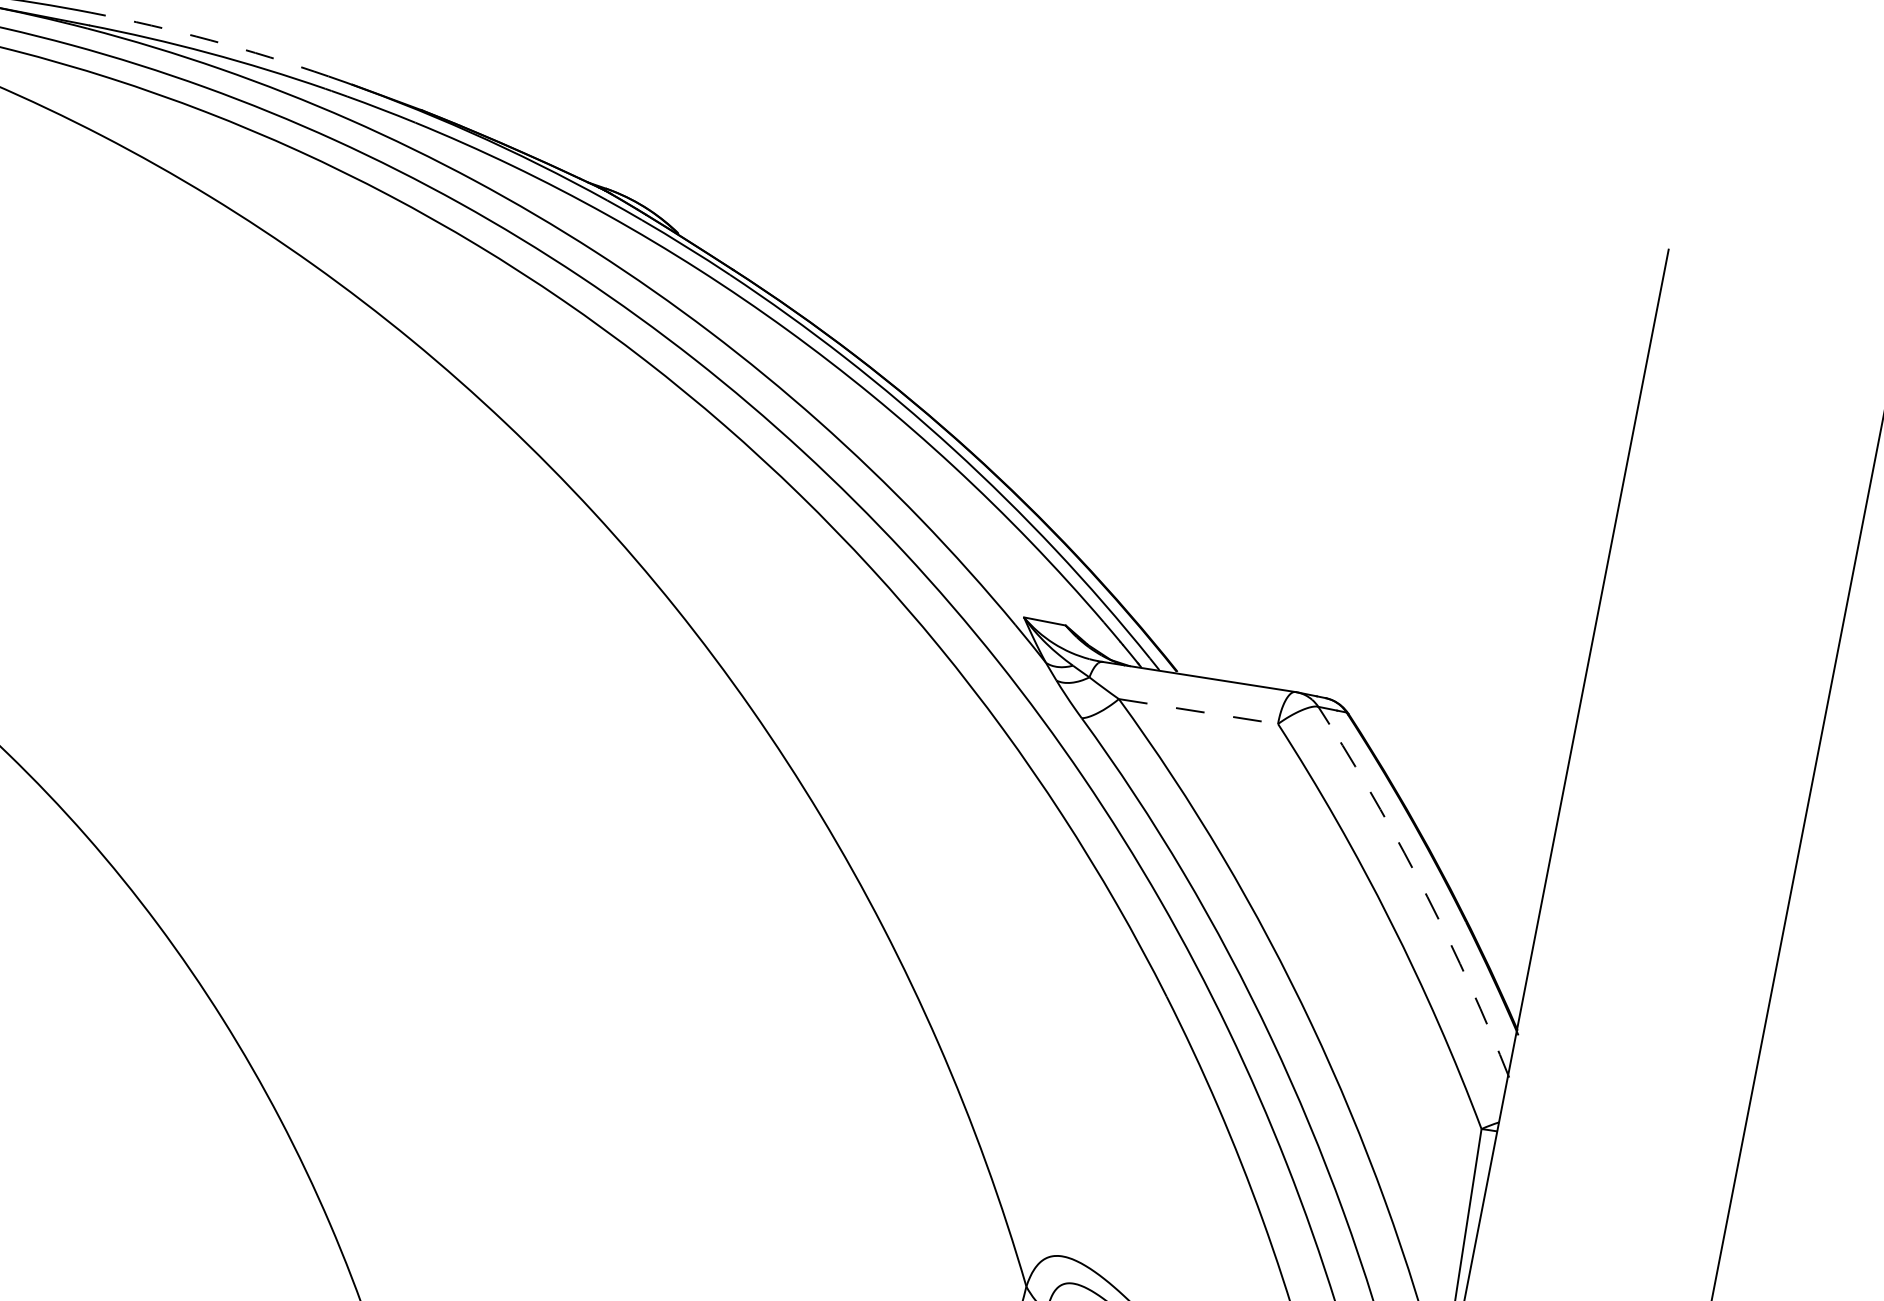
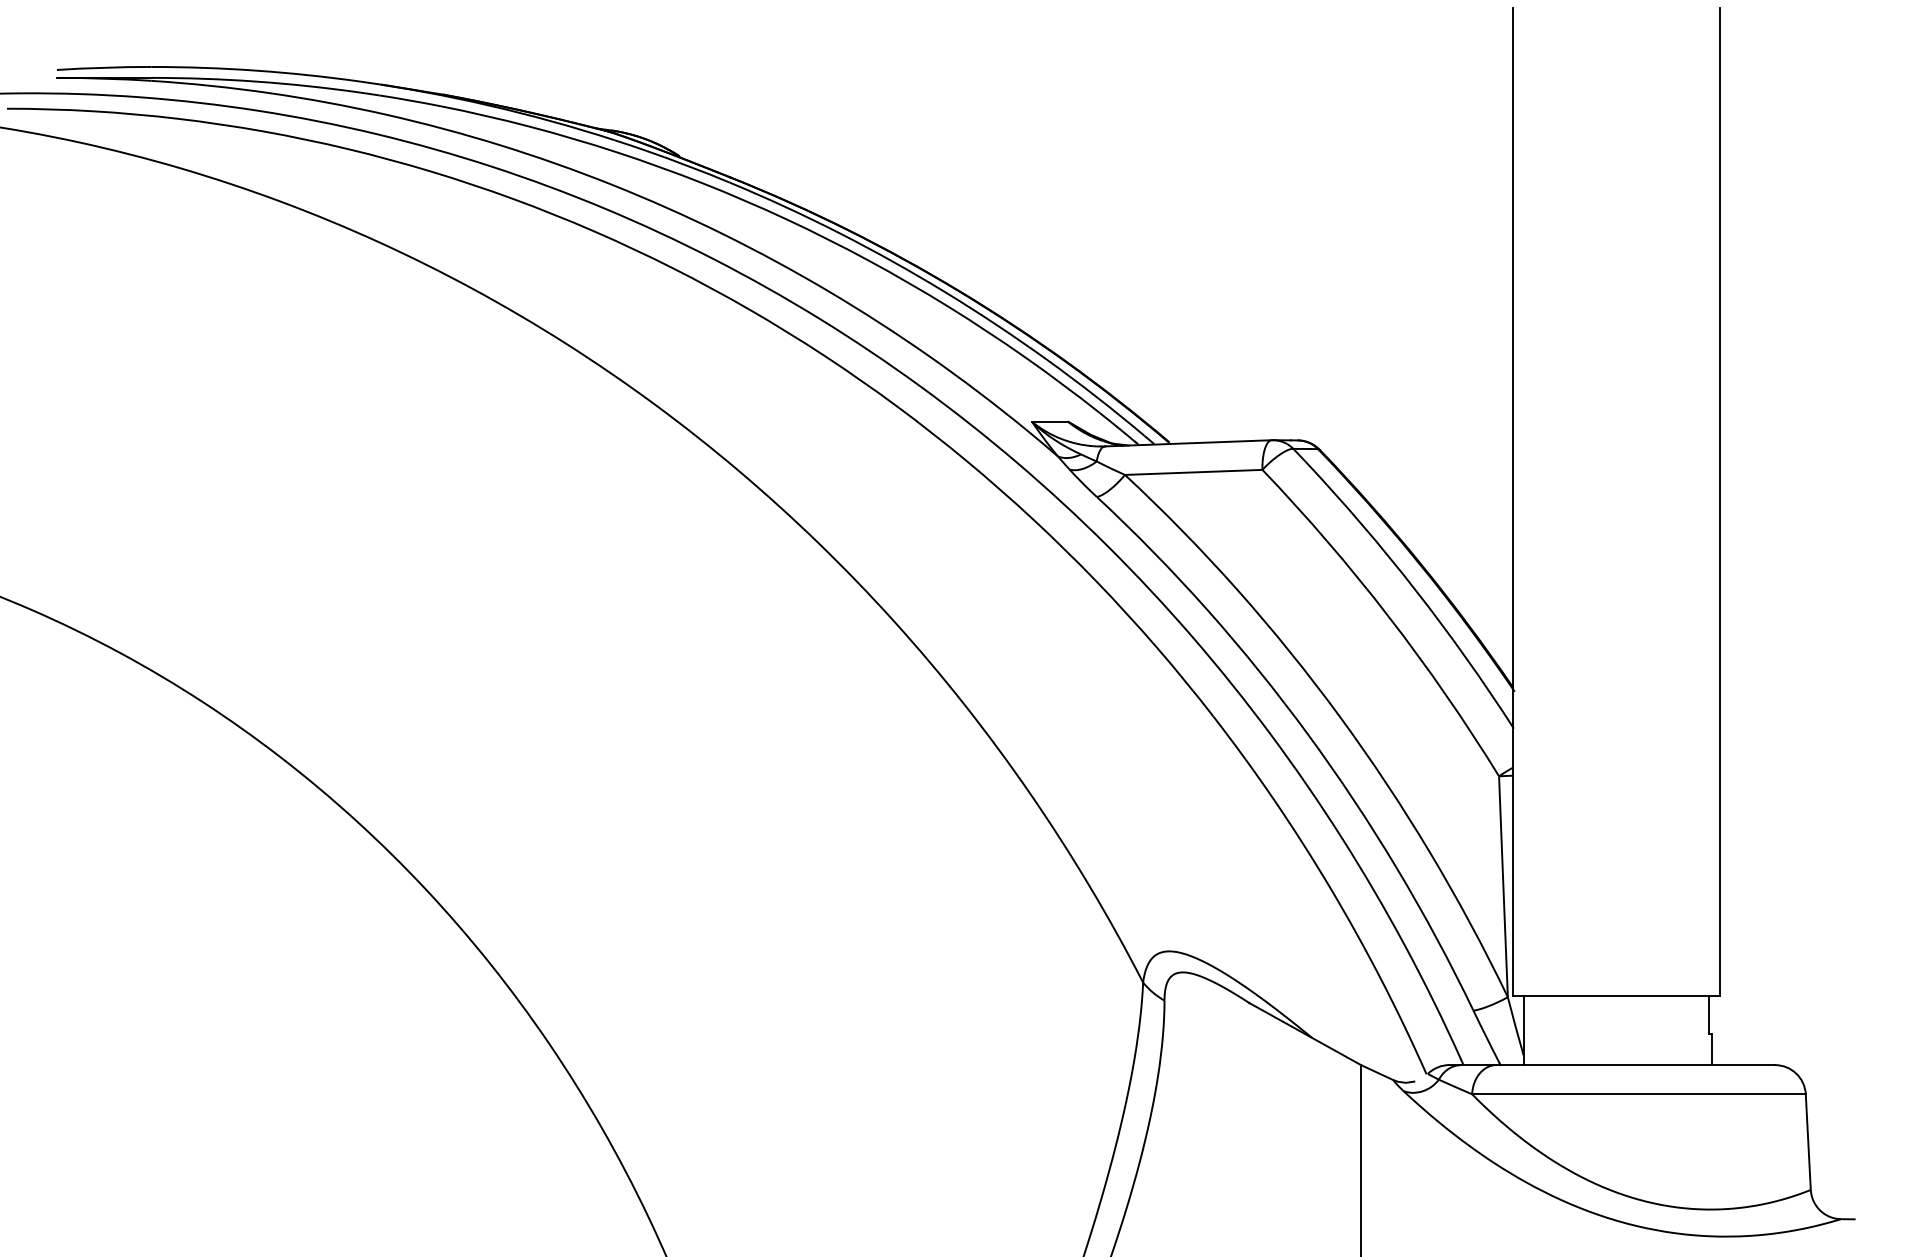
arc: (211, 40) -> (256, 70), dashed -> solid
line: (1198, 711) -> (1193, 472), dashed -> solid
arc: (1427, 896) -> (1415, 590), dashed -> solid

